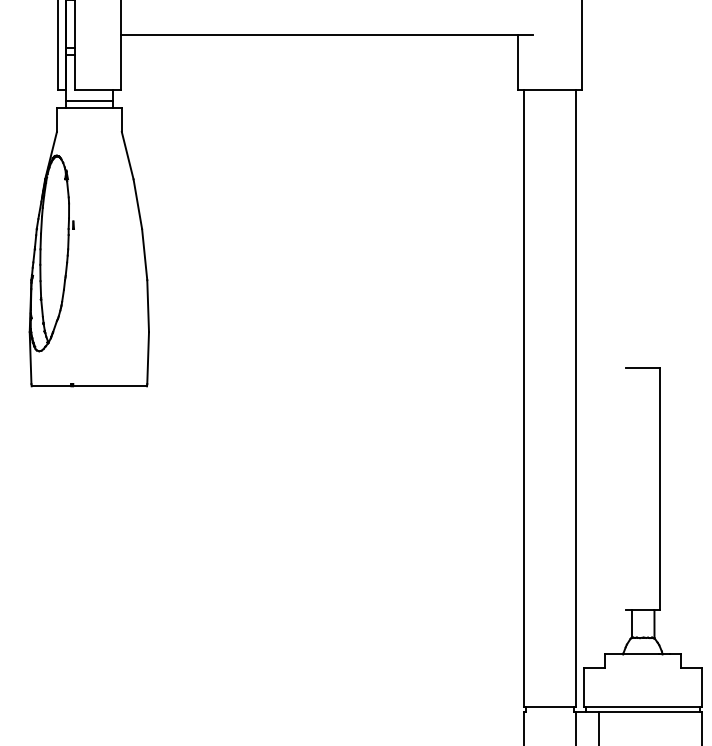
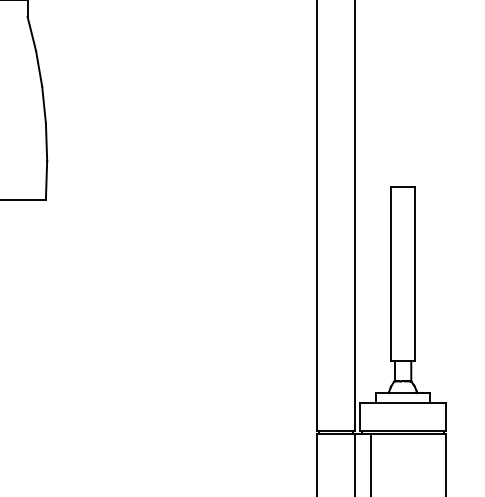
line: (626, 488) -> (391, 273), added
line: (642, 667) -> (402, 402), added
line: (549, 711) -> (335, 434), added

